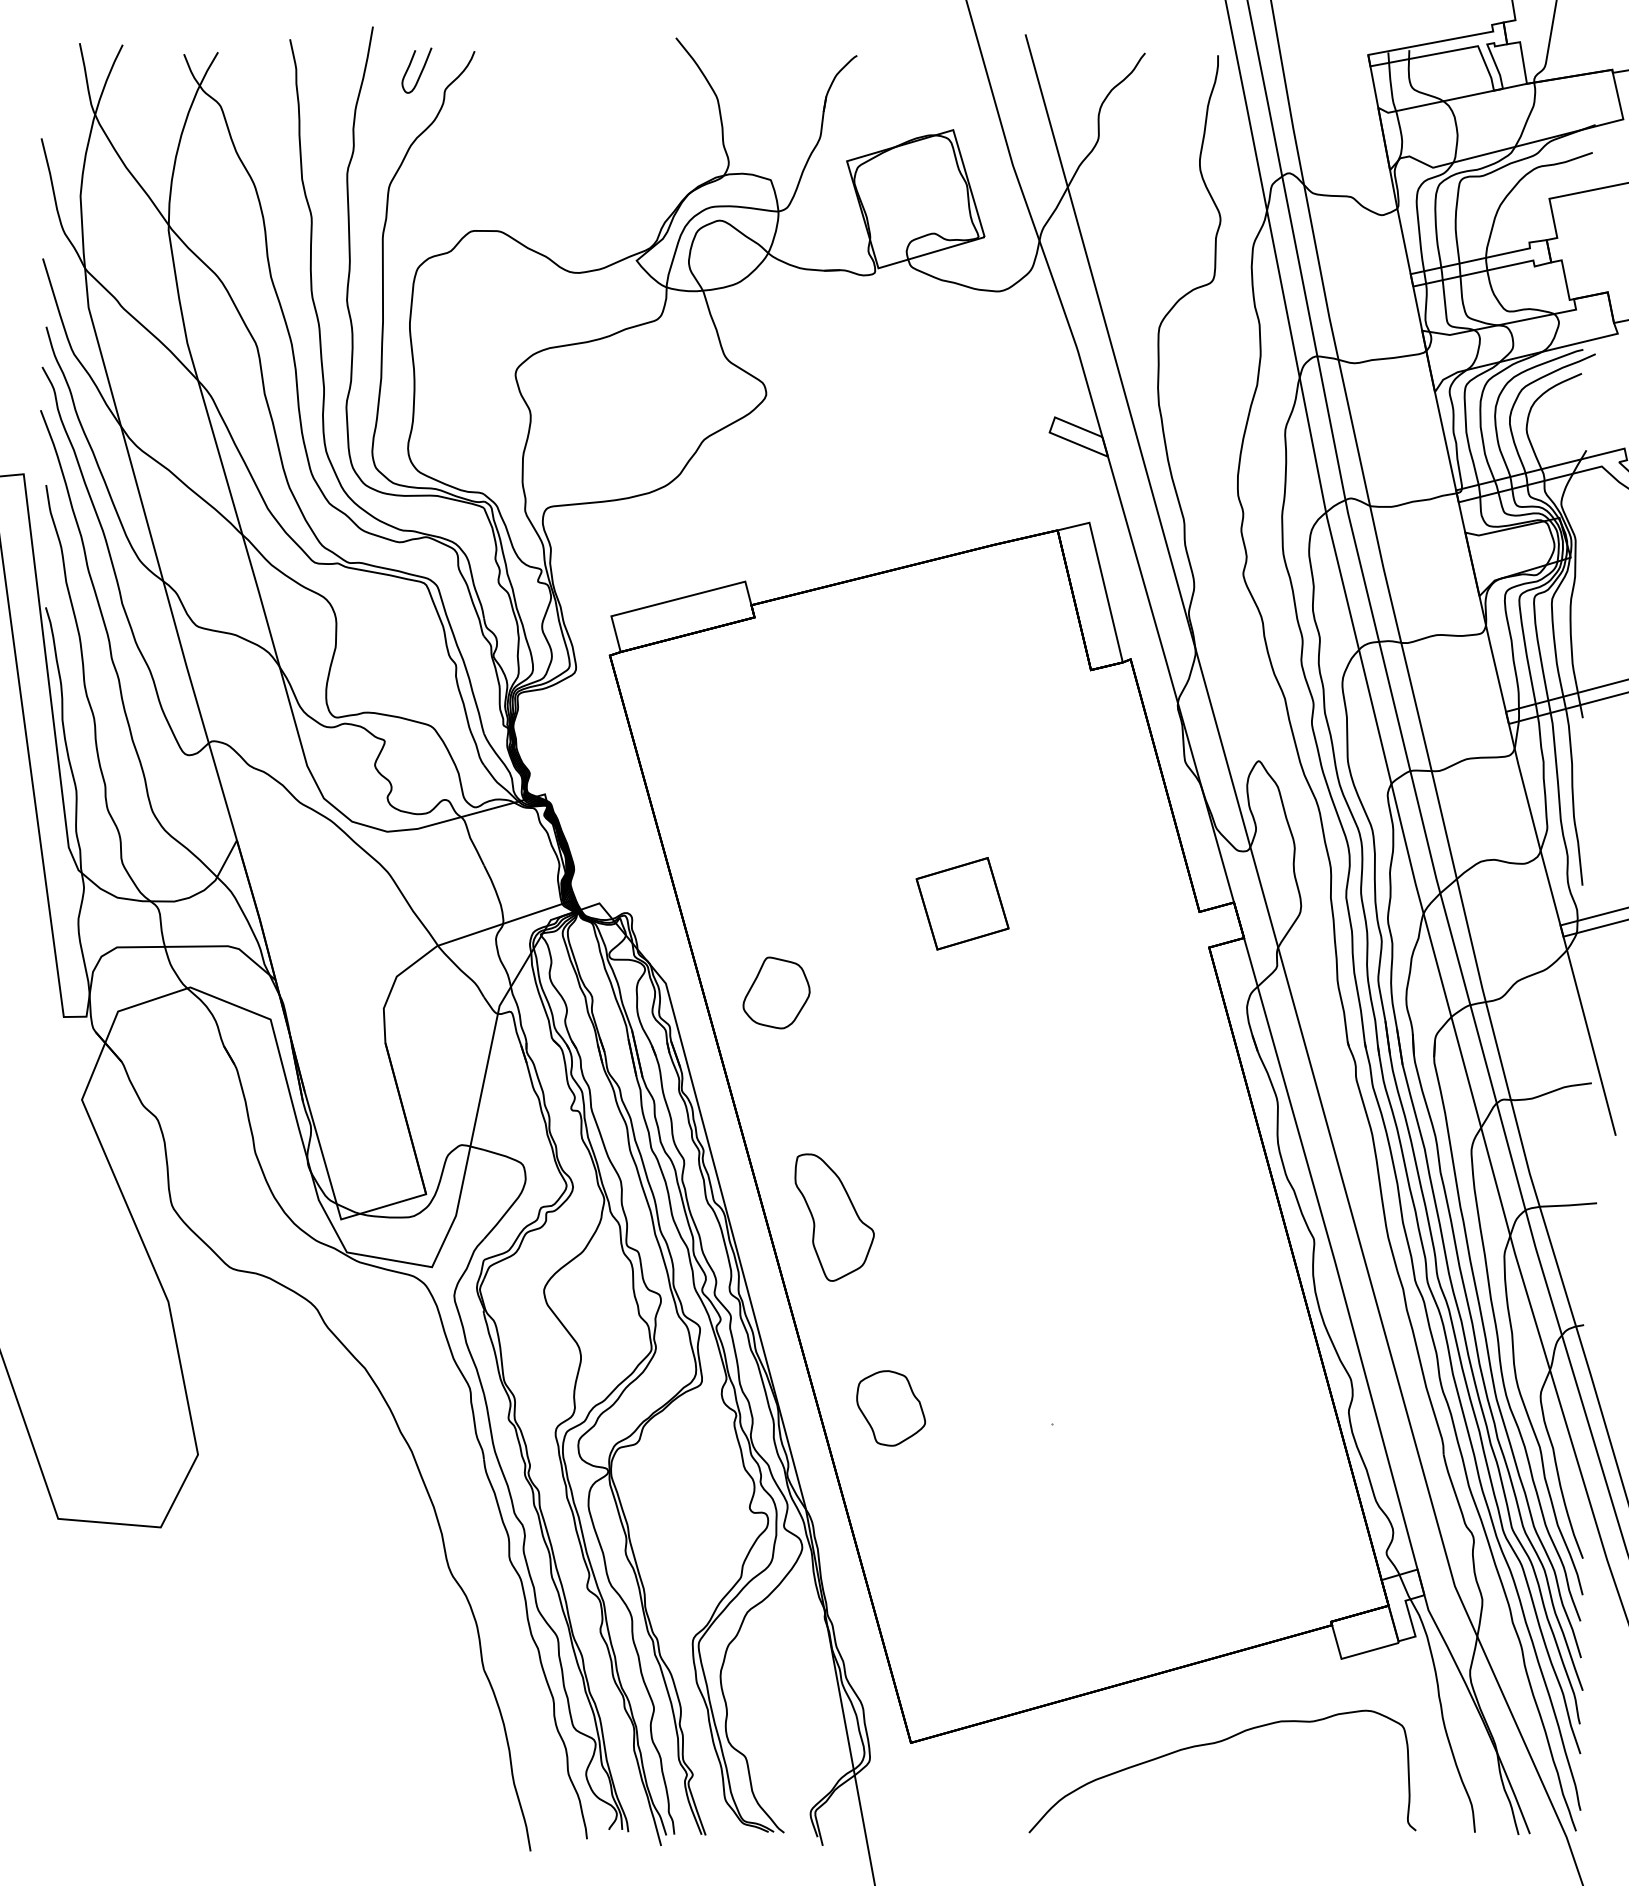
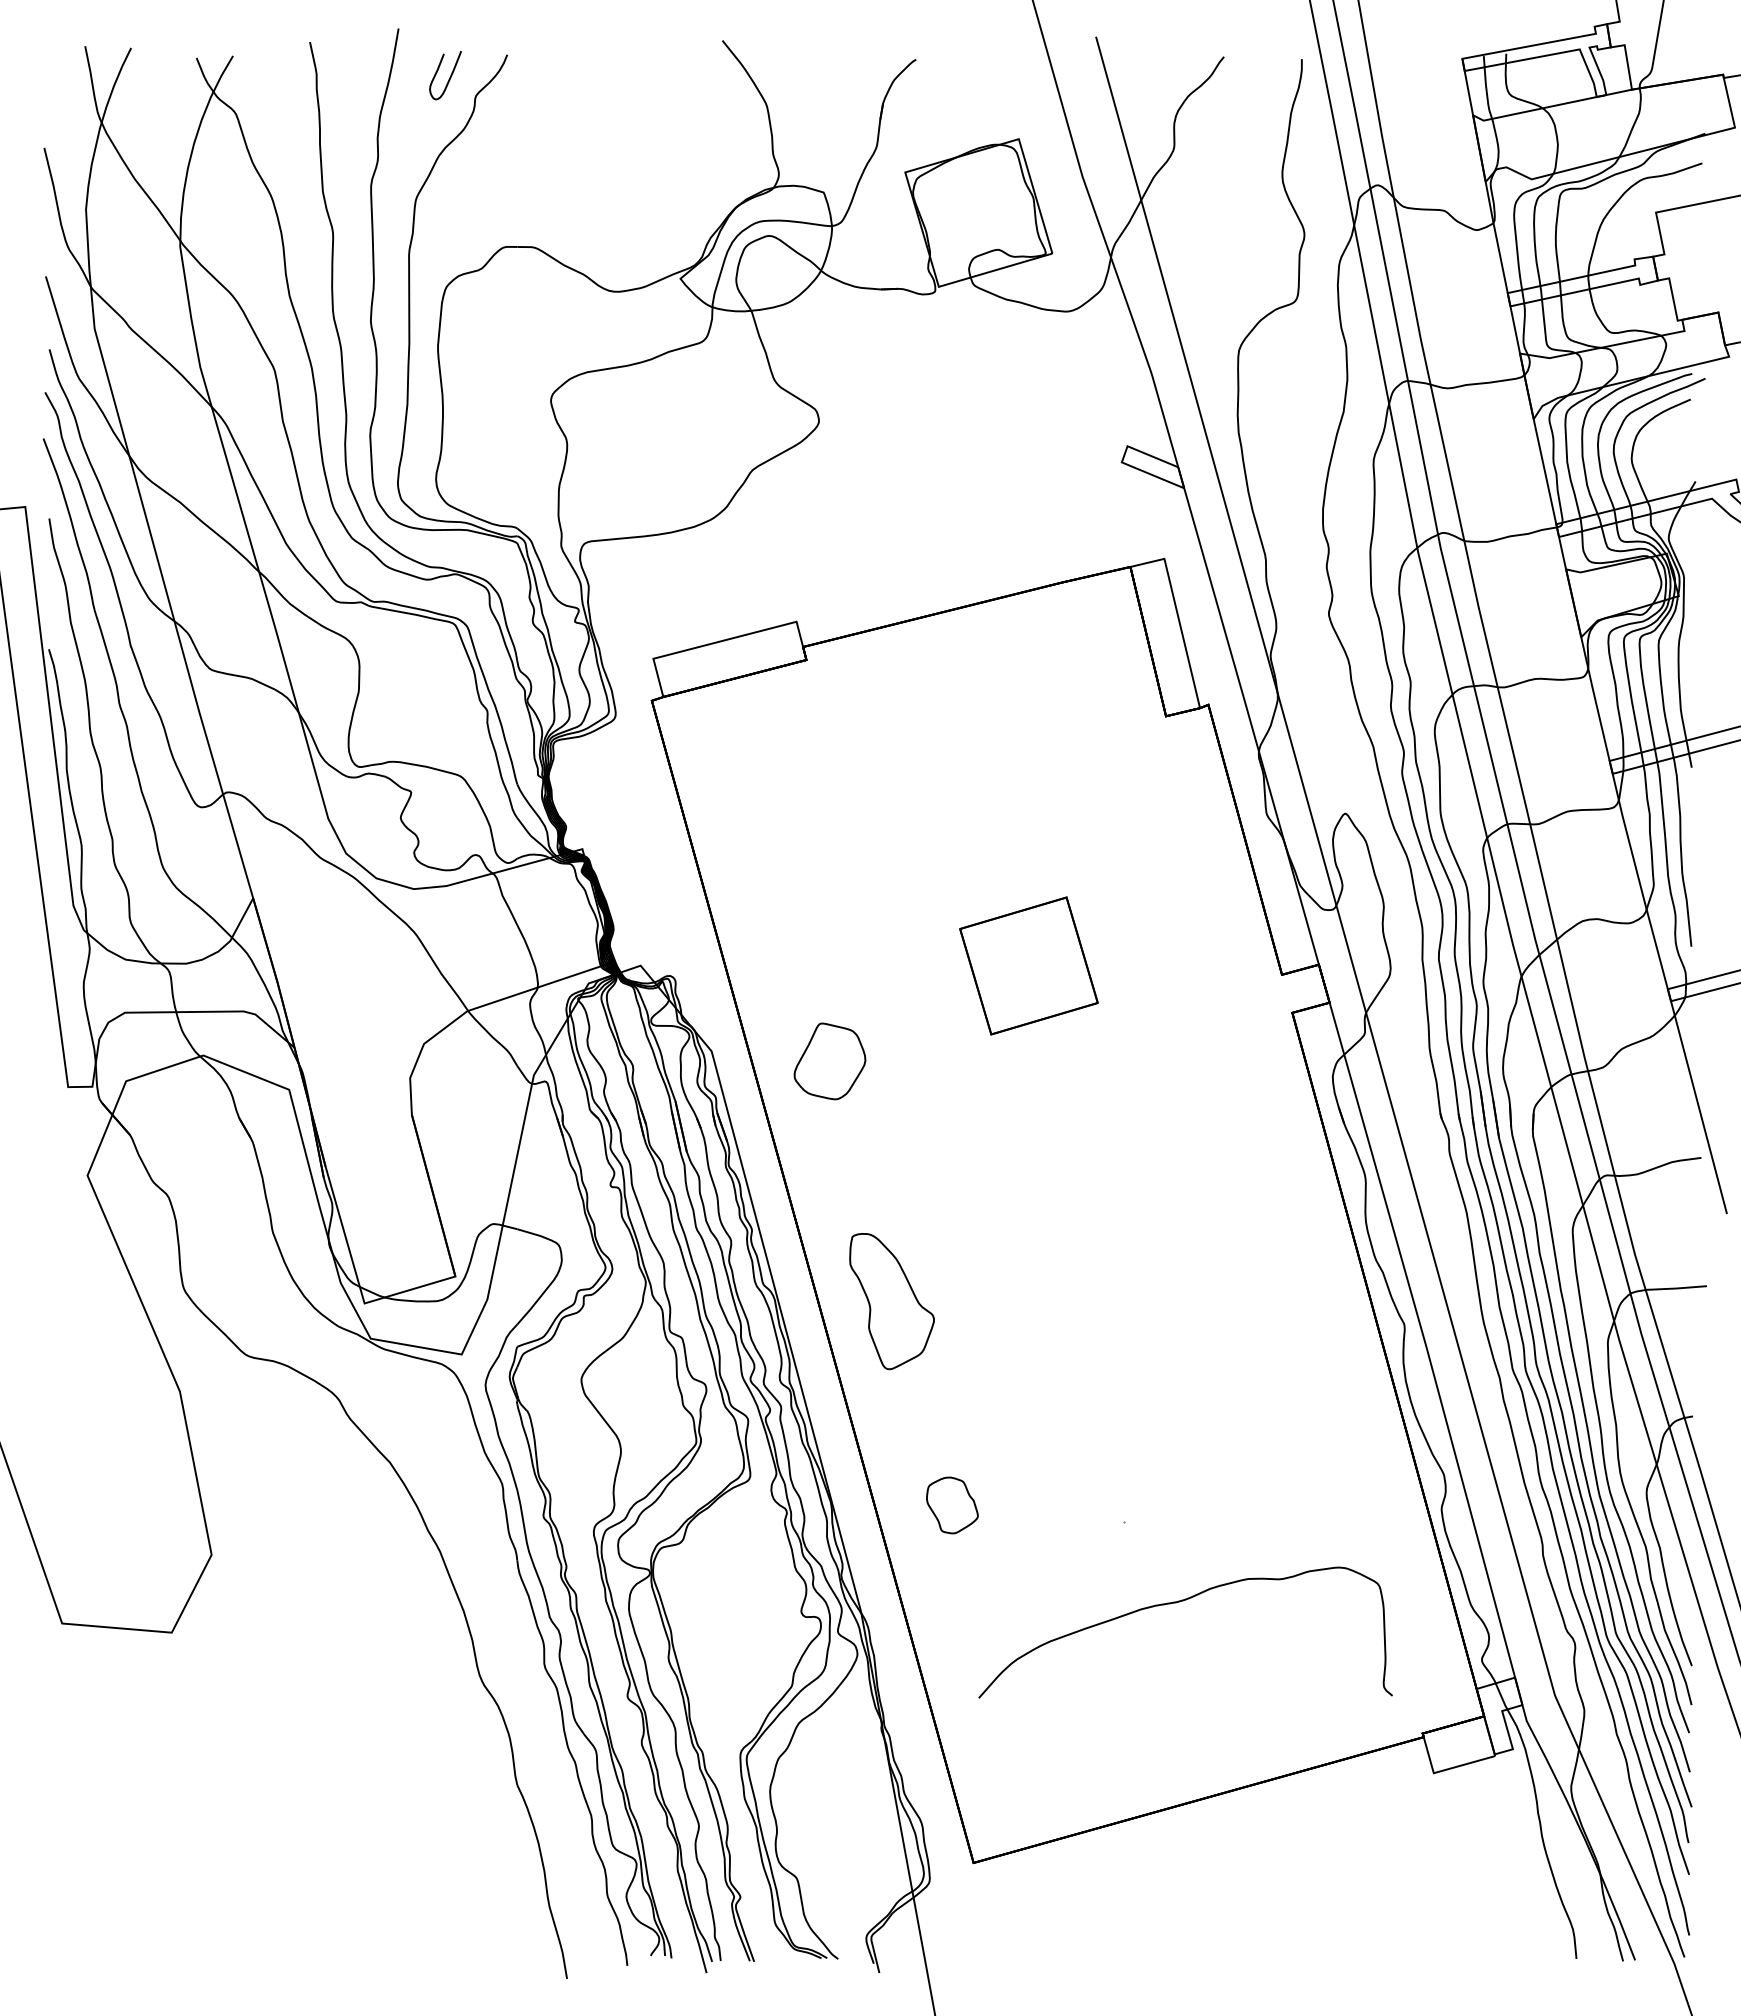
part: (962, 904) -> (1028, 966), size x1.4
part: (891, 1408) -> (952, 1505), size x0.7
curve: (1214, 1744) -> (1176, 1603), moved

